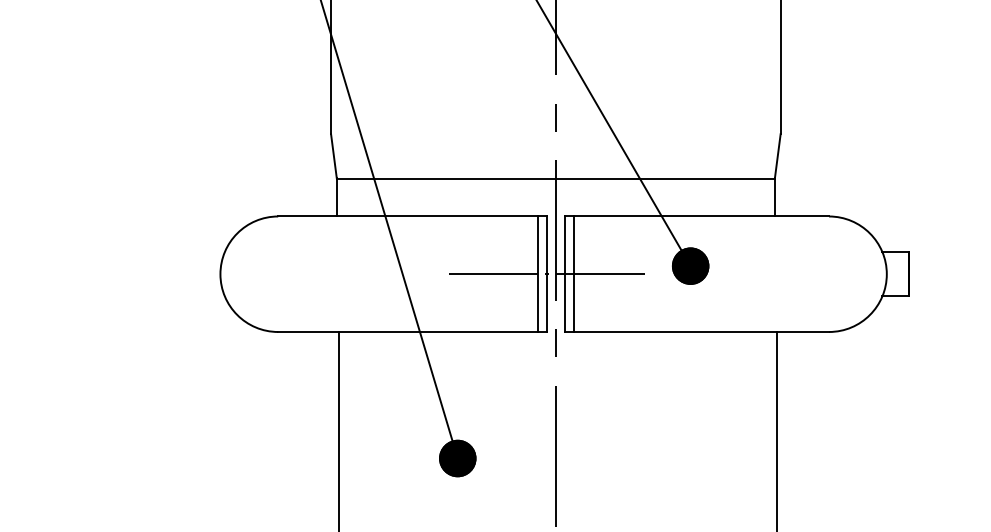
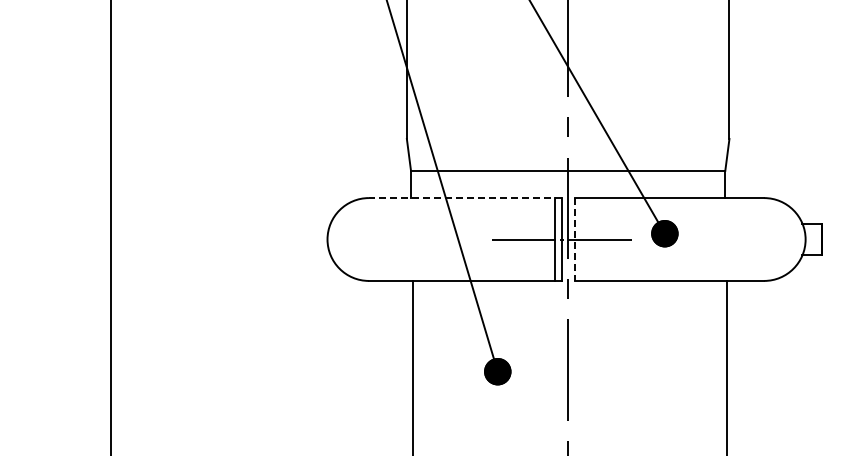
line: (411, 217) -> (464, 198), solid -> dashed
line: (573, 274) -> (580, 239), removed
line: (564, 275) -> (574, 240), solid -> dashed

